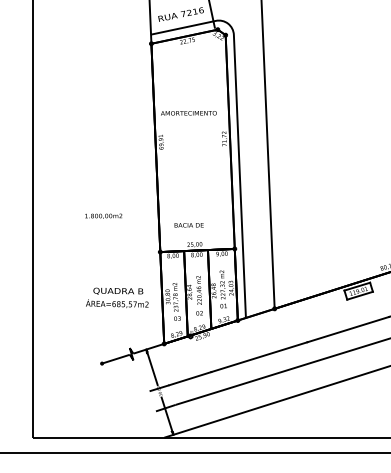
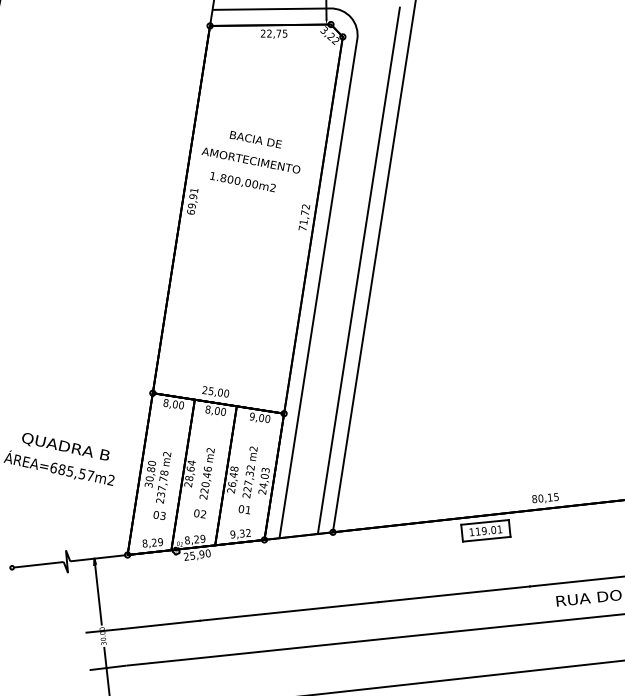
line: (259, 161) -> (357, 269), added
text: (103, 215) -> (242, 181), moved
text: (188, 225) -> (254, 139), moved

